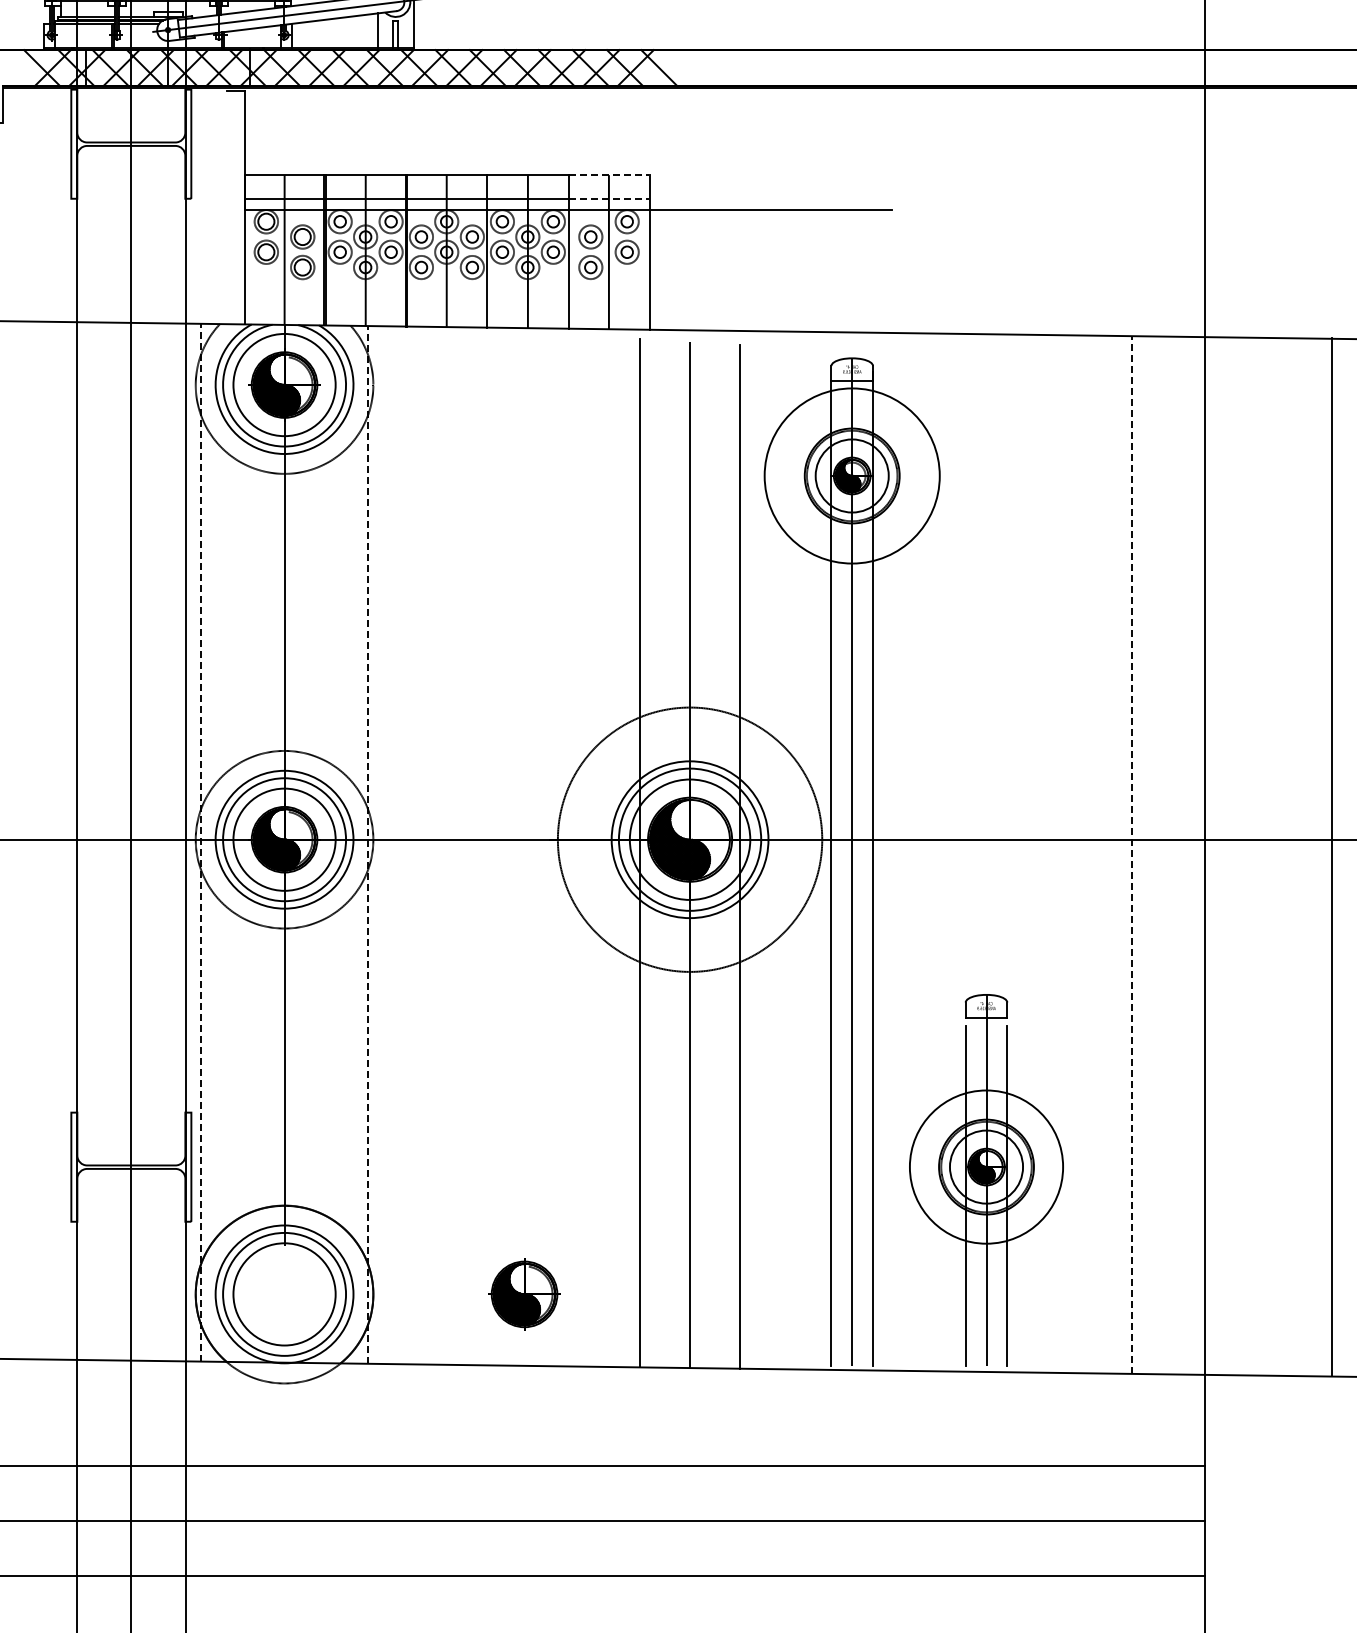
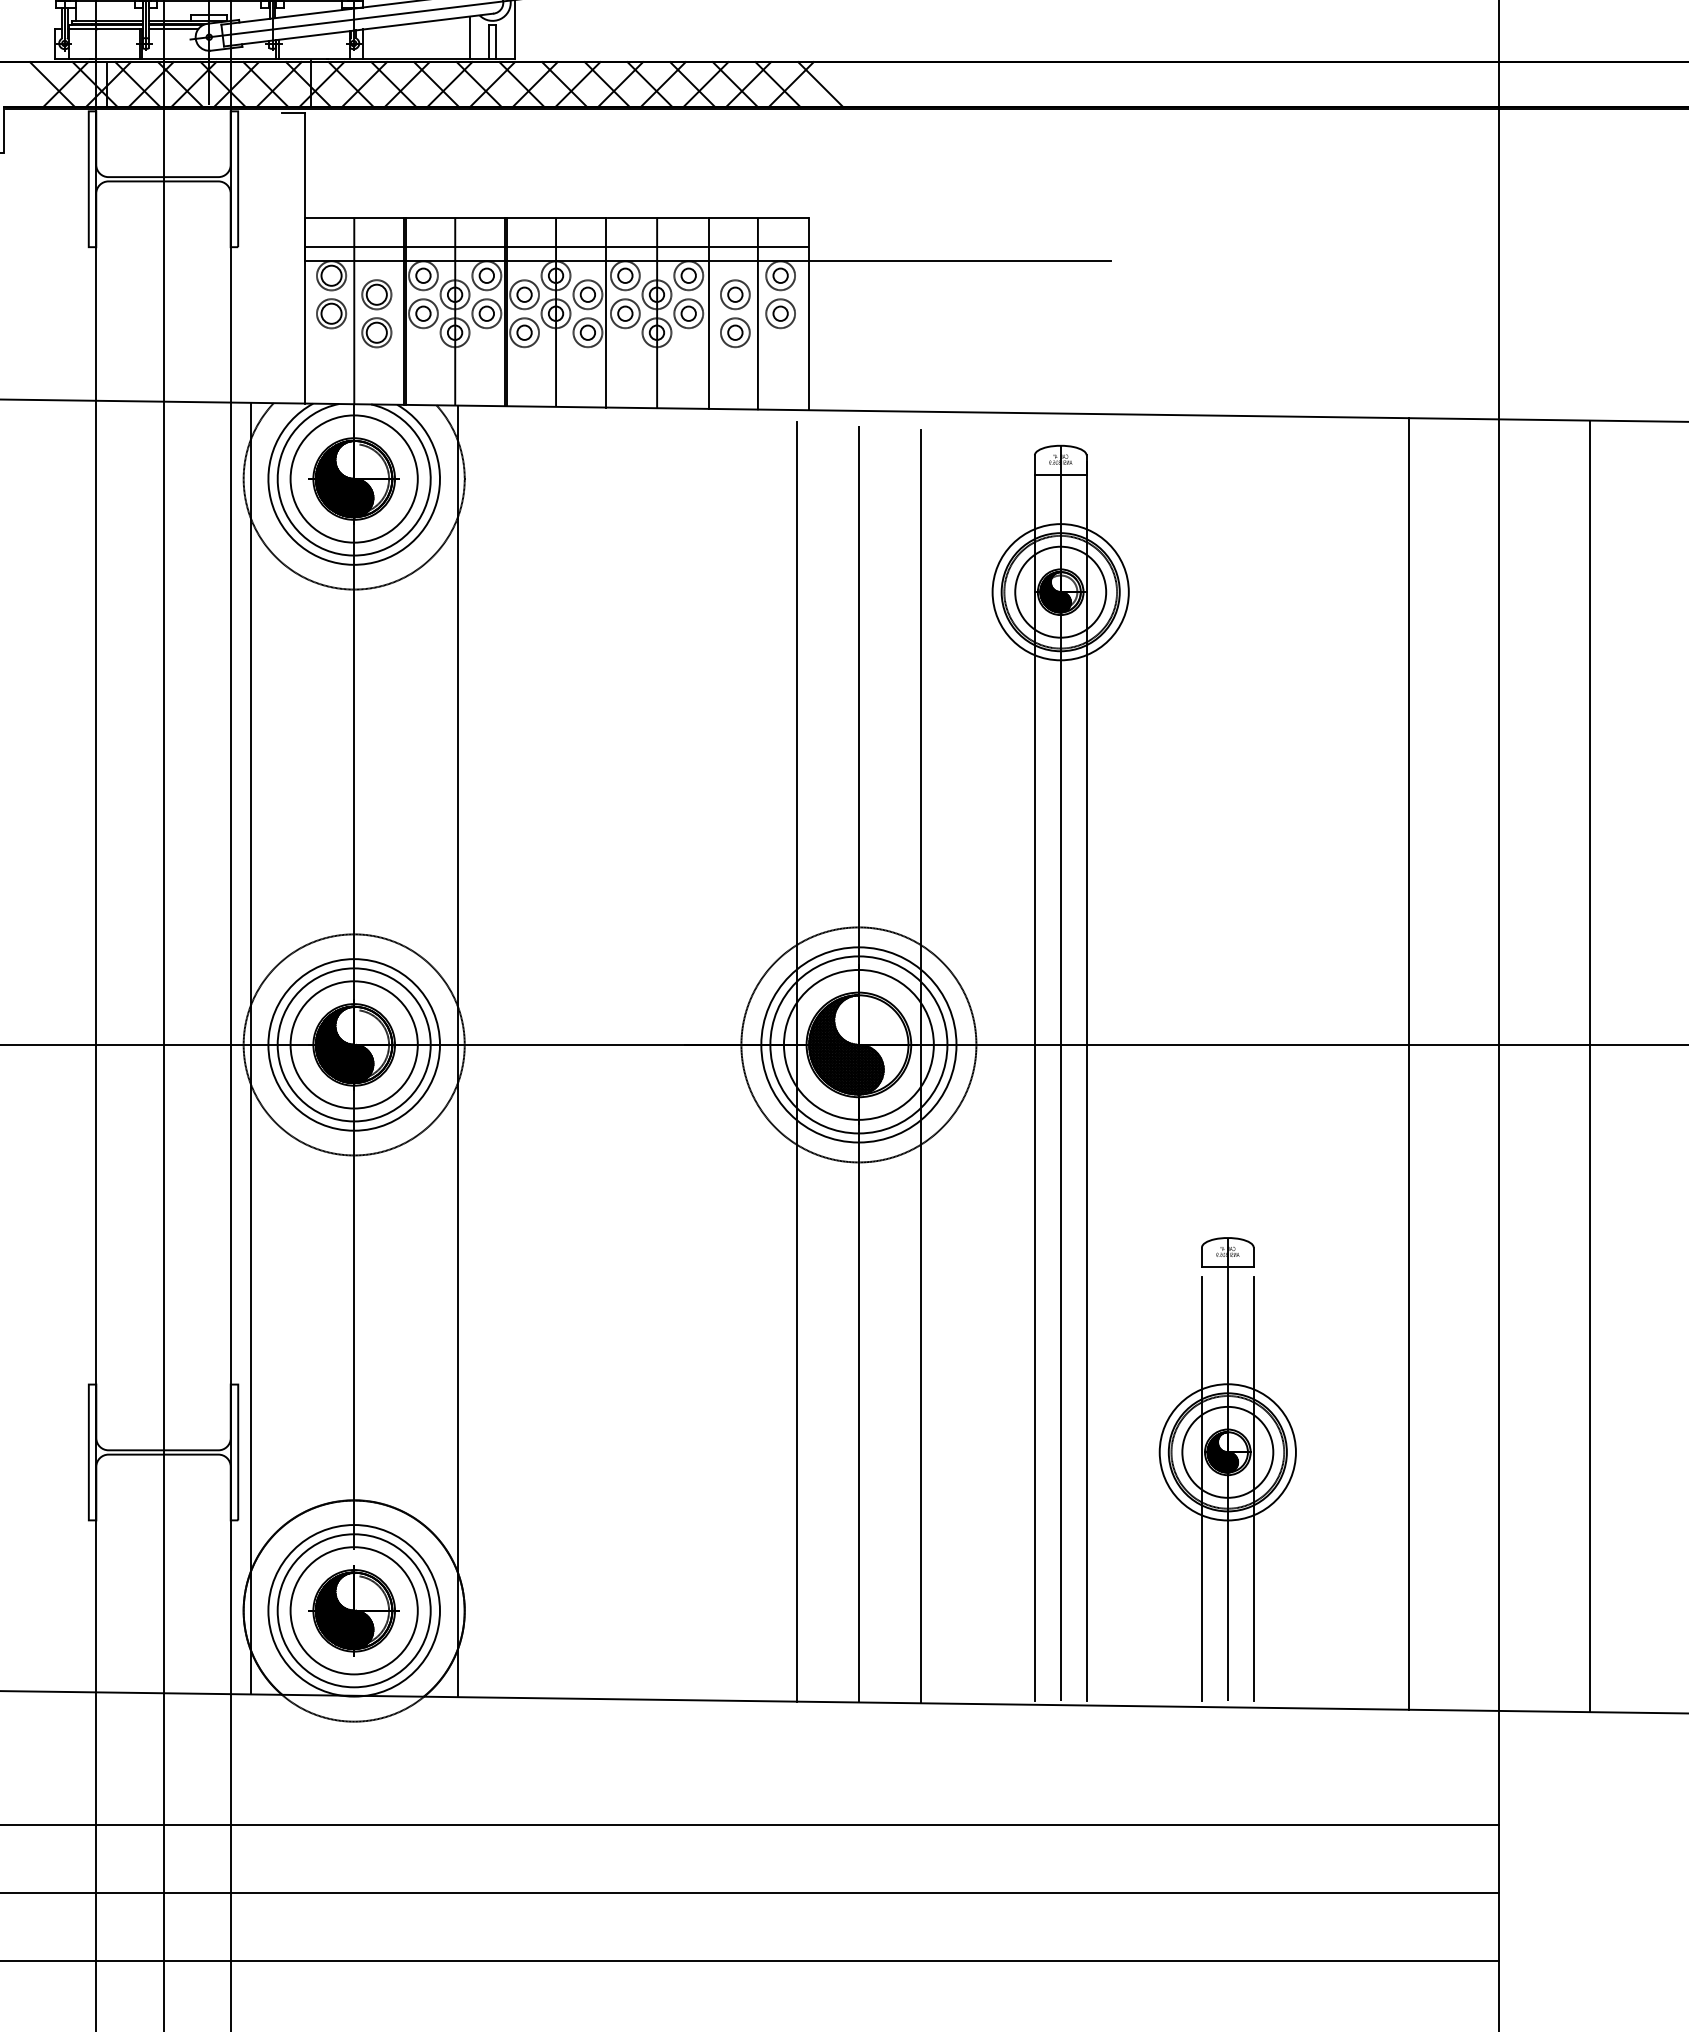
line: (609, 175) -> (758, 218), dashed -> solid
line: (609, 198) -> (758, 246), dashed -> solid
circle: (851, 475) -> (1059, 591), size x0.62
circle: (689, 839) -> (858, 1044), size x0.71
line: (201, 842) -> (250, 1048), dashed -> solid
line: (367, 844) -> (457, 1050), dashed -> solid
line: (1132, 855) -> (1409, 1064), dashed -> solid
line: (1331, 856) -> (1590, 1065), moved
circle: (986, 1166) -> (1227, 1451), size x0.71
part: (524, 1294) -> (354, 1610), moved

